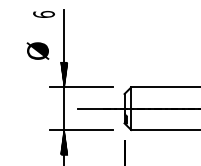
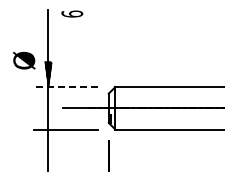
text: (44, 13) -> (72, 13), moved
text: (38, 50) -> (24, 60), moved
line: (81, 87) -> (65, 87), solid -> dashed
hatch: (64, 141) -> (48, 141), removed

